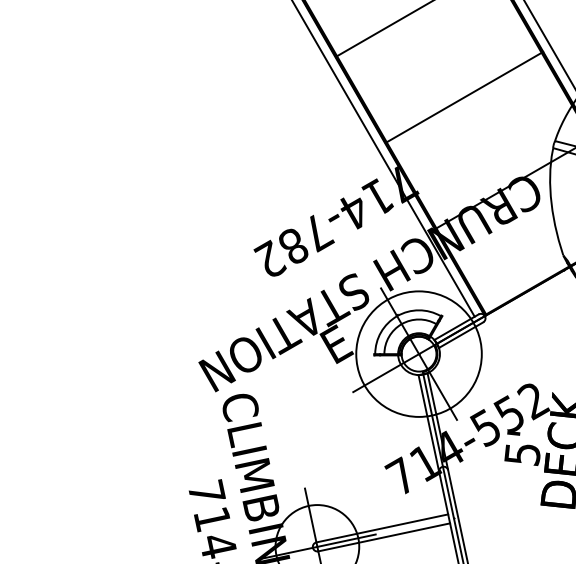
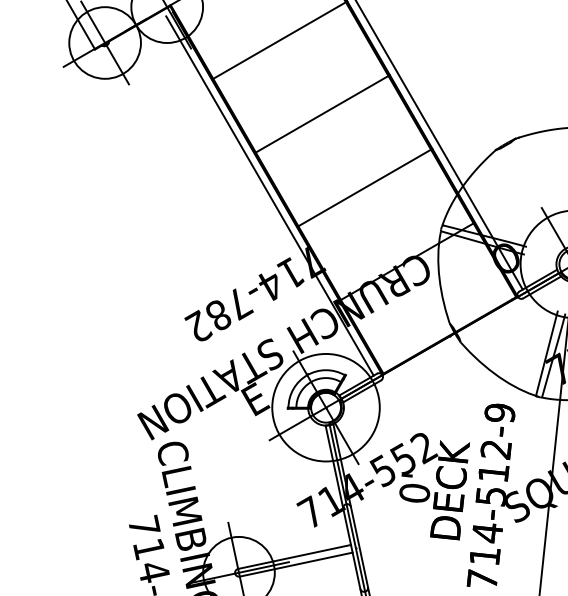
text: (522, 454) -> (414, 493), 5' -> 0'

